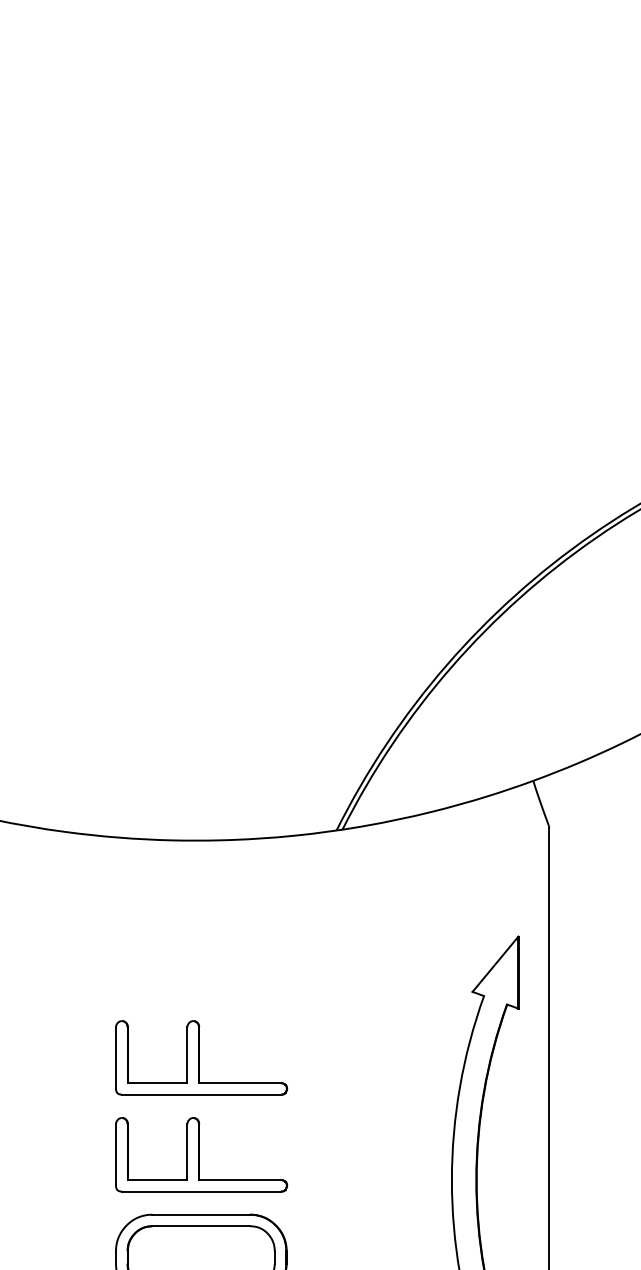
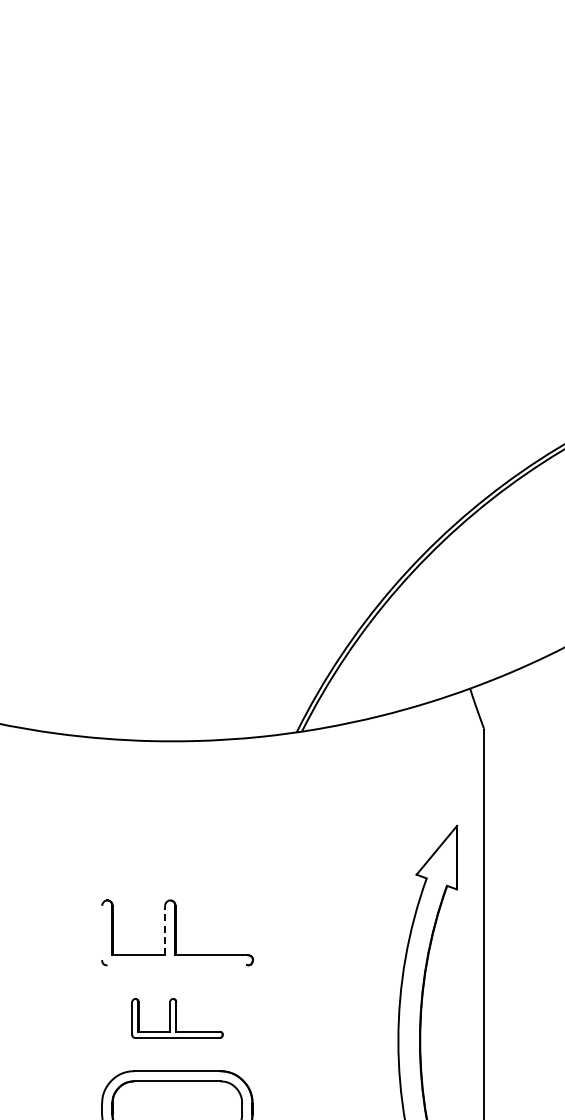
line: (187, 1055) -> (165, 930), solid -> dashed
line: (116, 1057) -> (102, 932), removed
line: (201, 1094) -> (177, 965), removed
part: (201, 1154) -> (177, 1018), size x0.6

